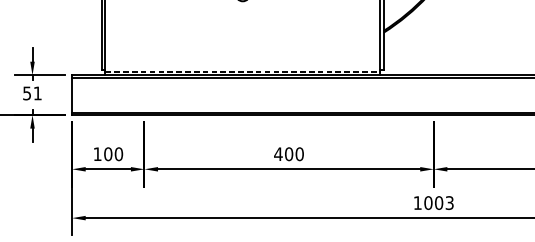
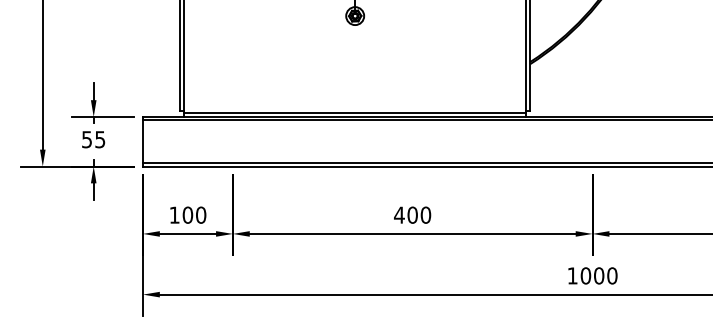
line: (243, 71) -> (355, 112), dashed -> solid
text: (37, 93) -> (100, 139), 51 -> 55
text: (449, 202) -> (612, 275), 1003 -> 1000

